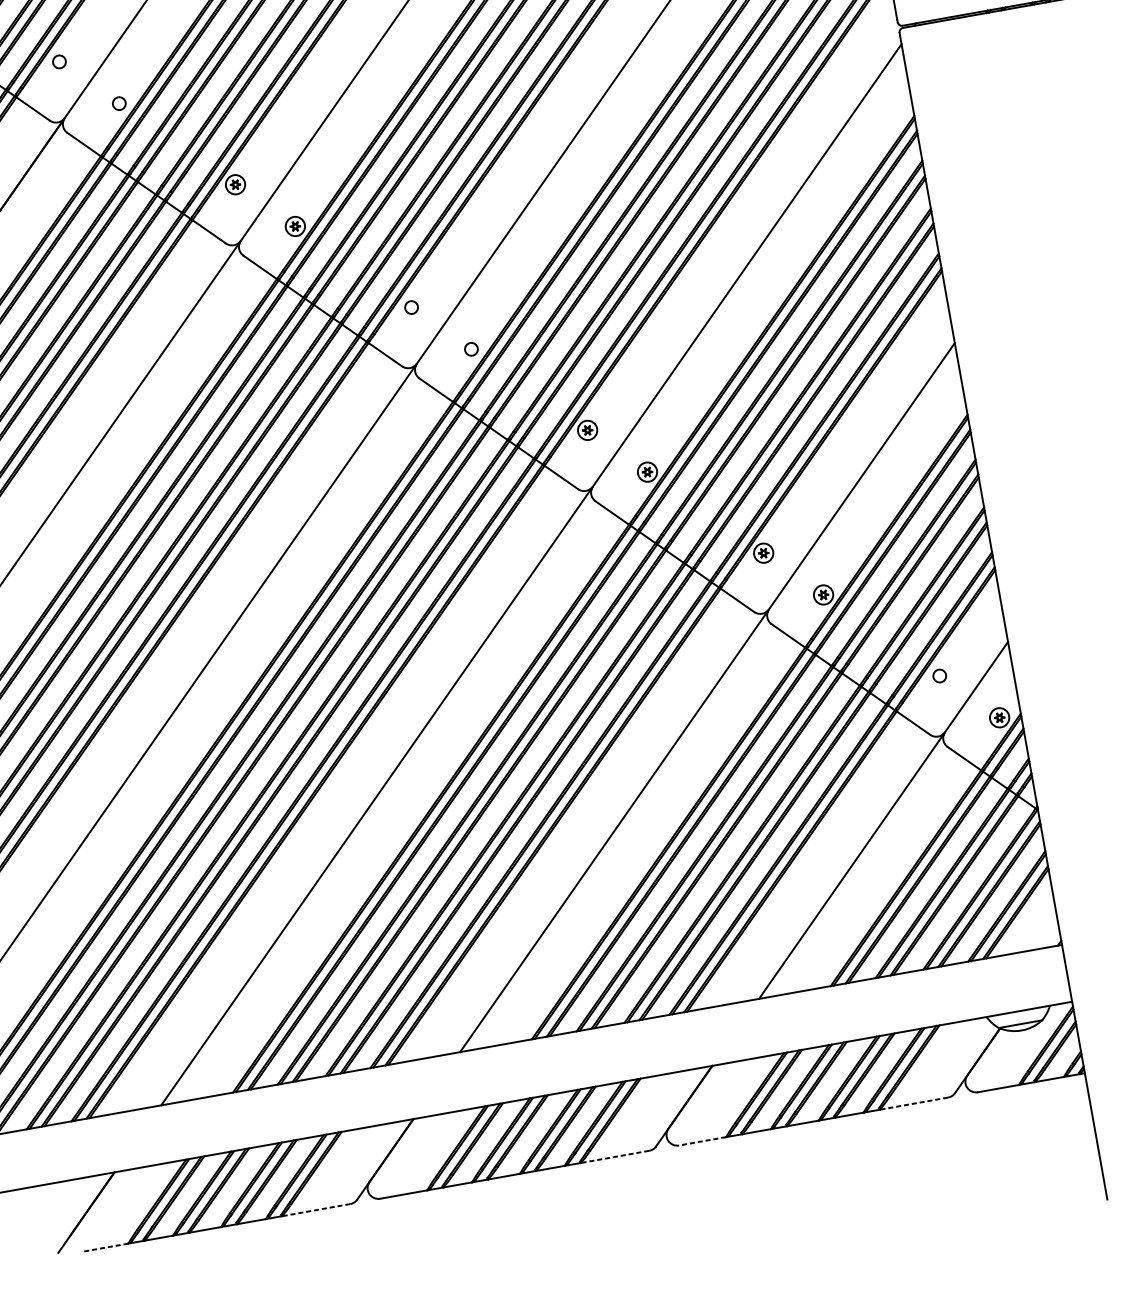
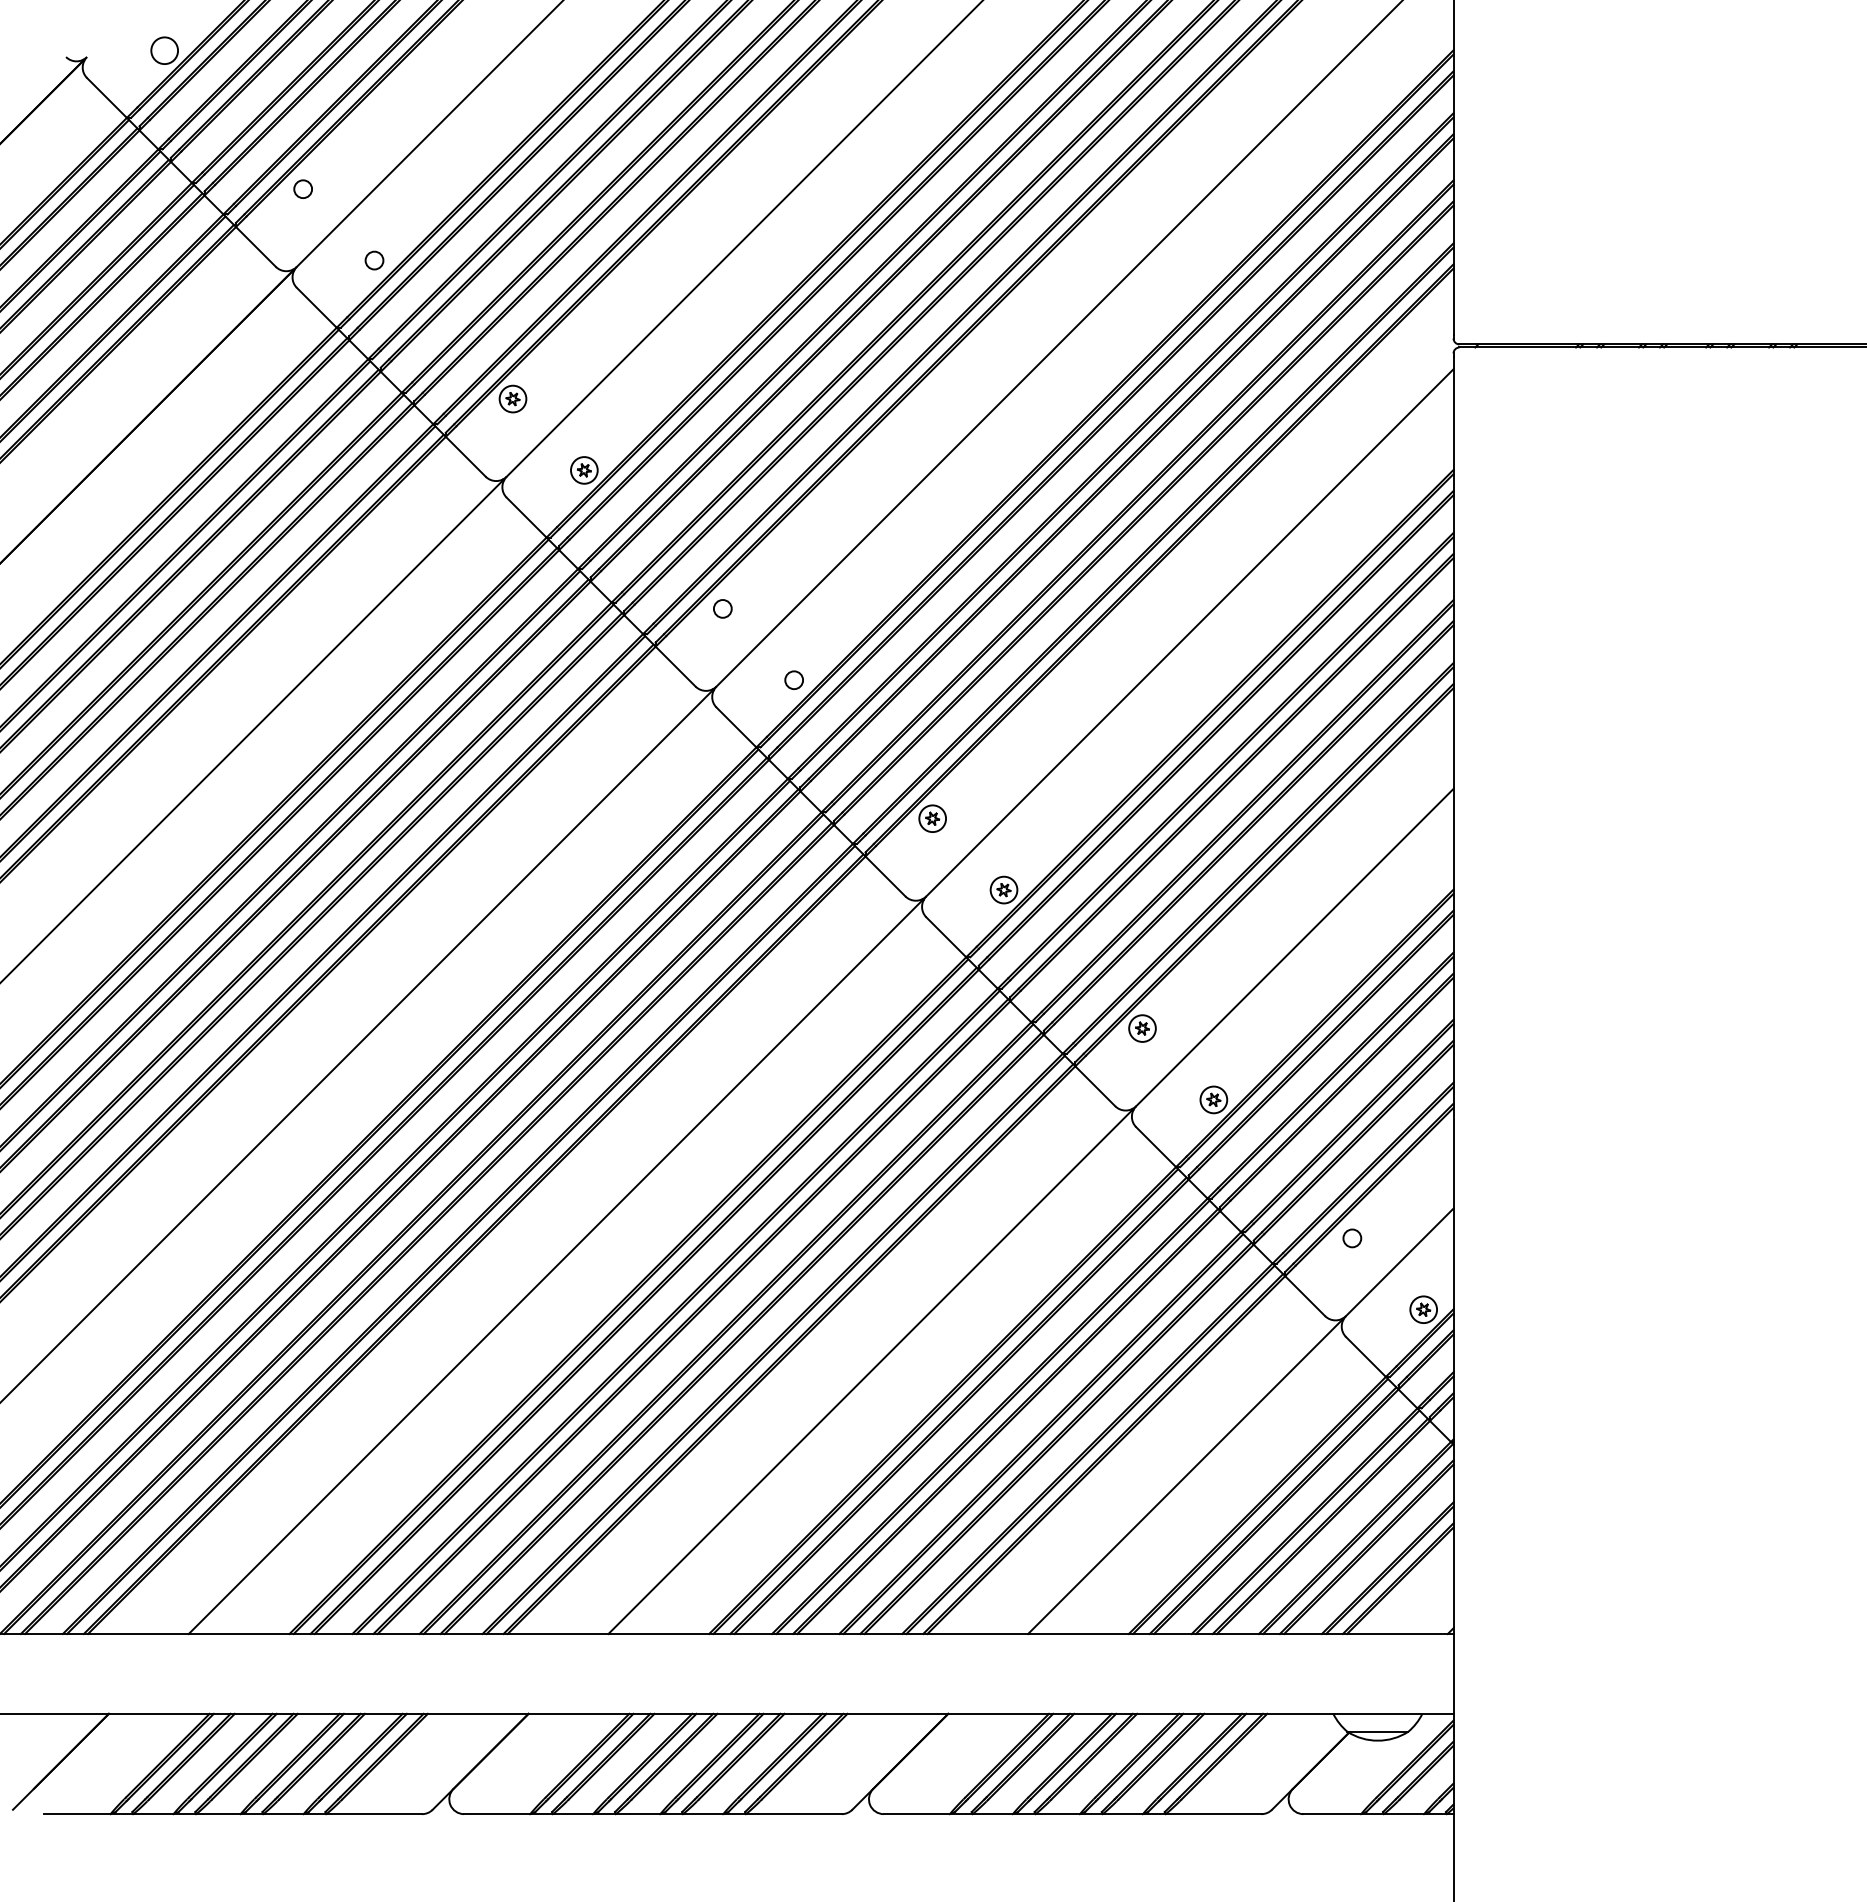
line: (913, 1103) -> (1213, 1814), dashed -> solid
line: (702, 1141) -> (916, 1814), dashed -> solid
line: (614, 1157) -> (793, 1814), dashed -> solid
line: (316, 1210) -> (374, 1814), dashed -> solid
line: (104, 1248) -> (77, 1814), dashed -> solid

